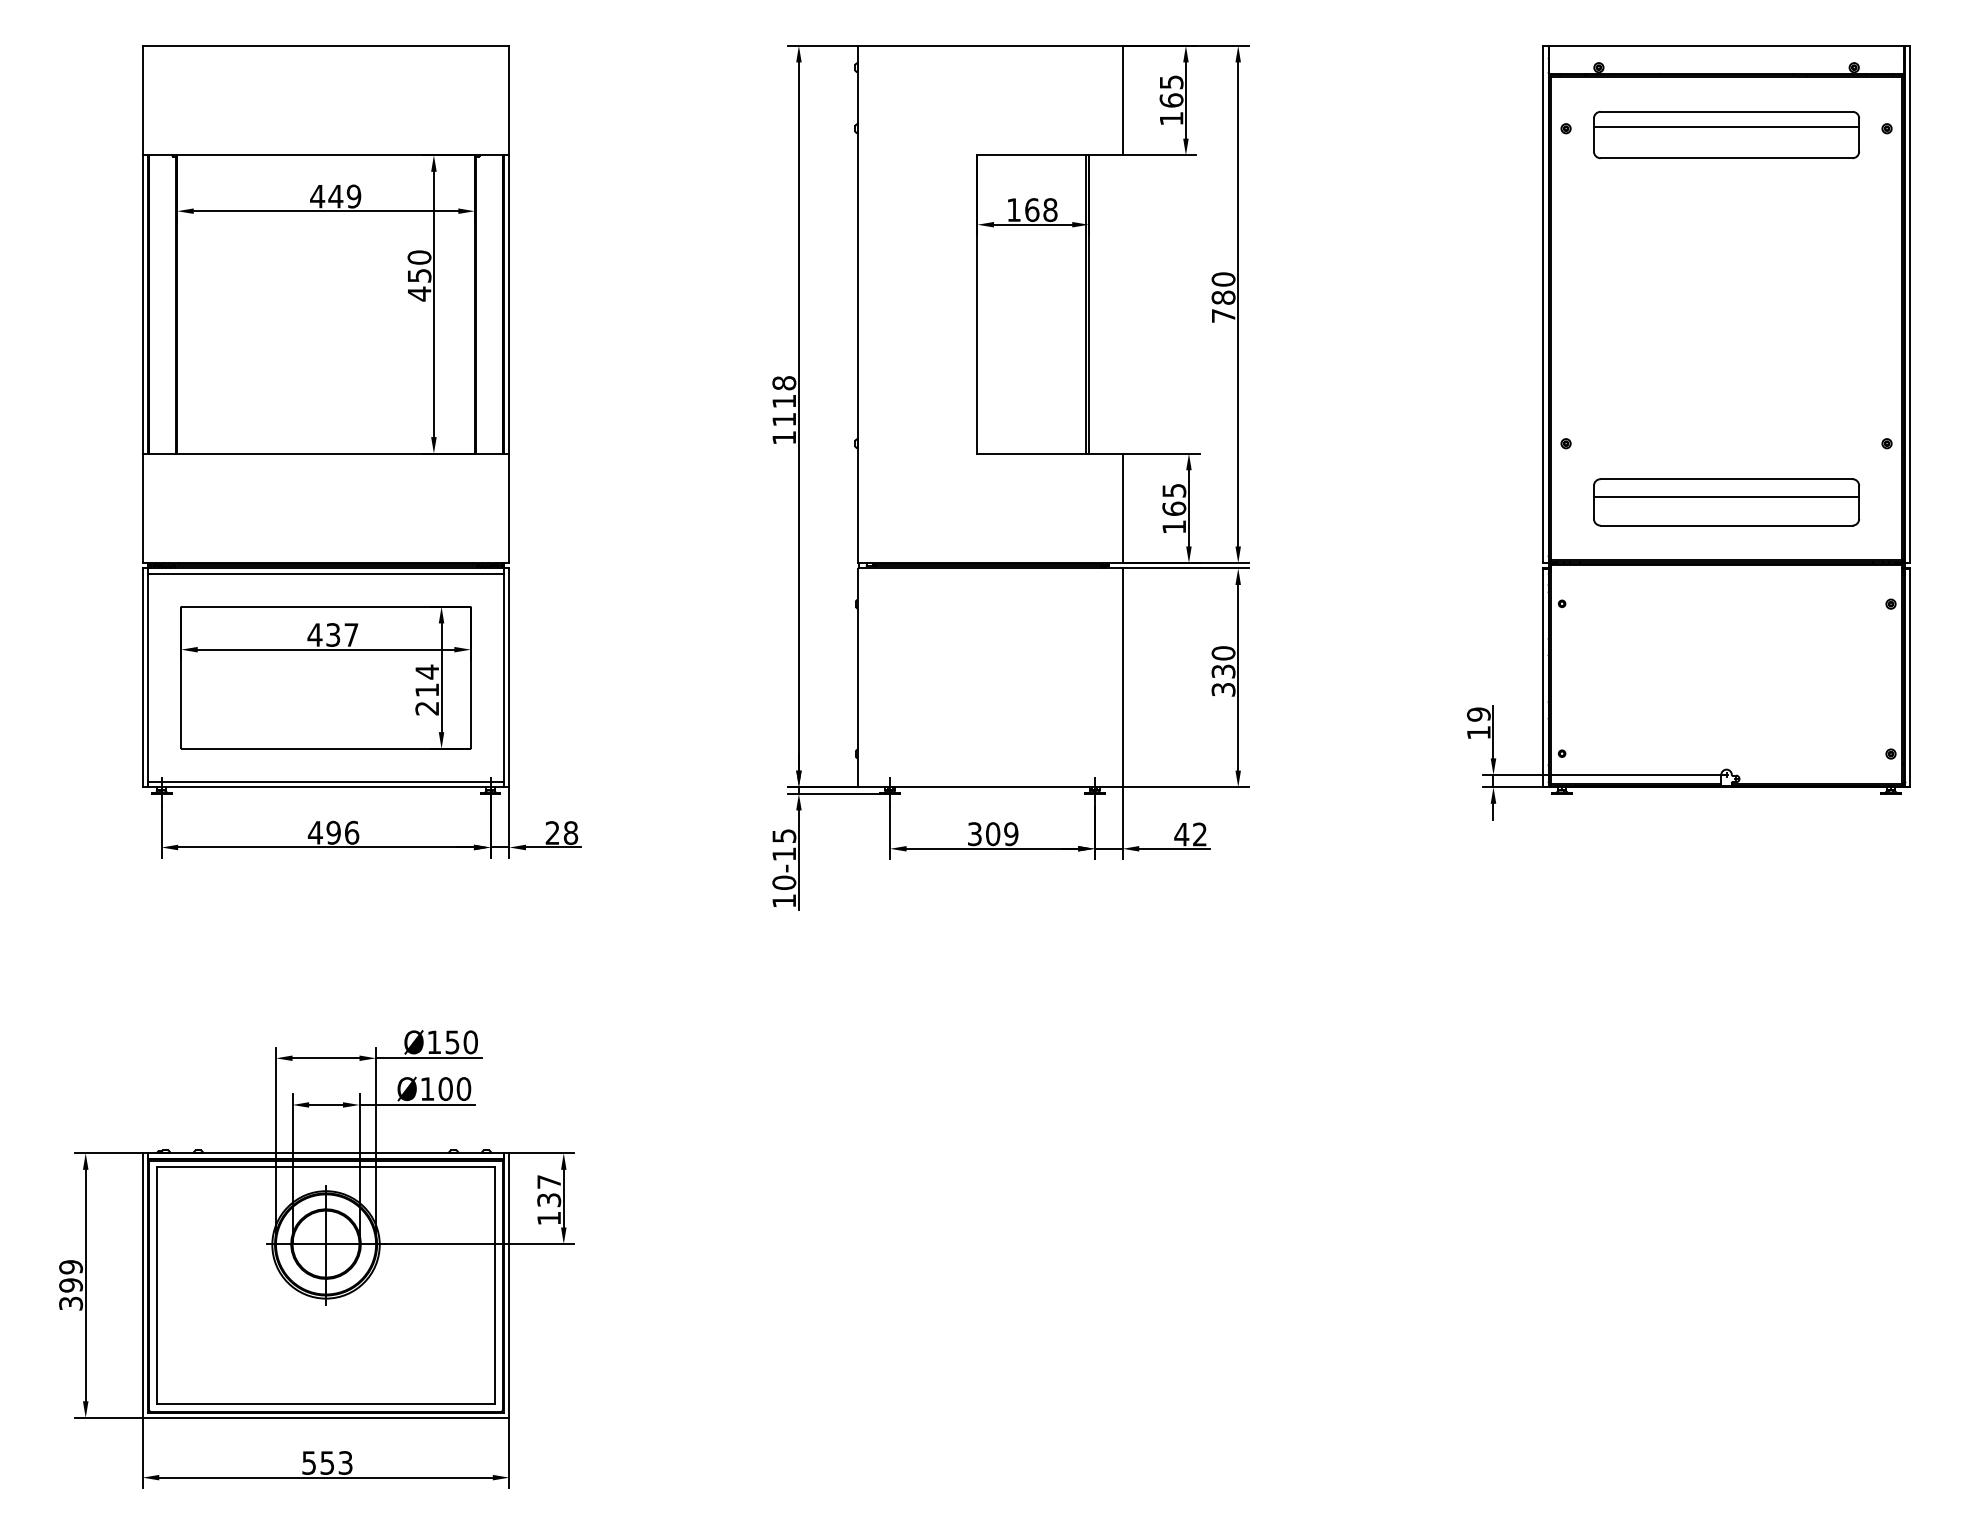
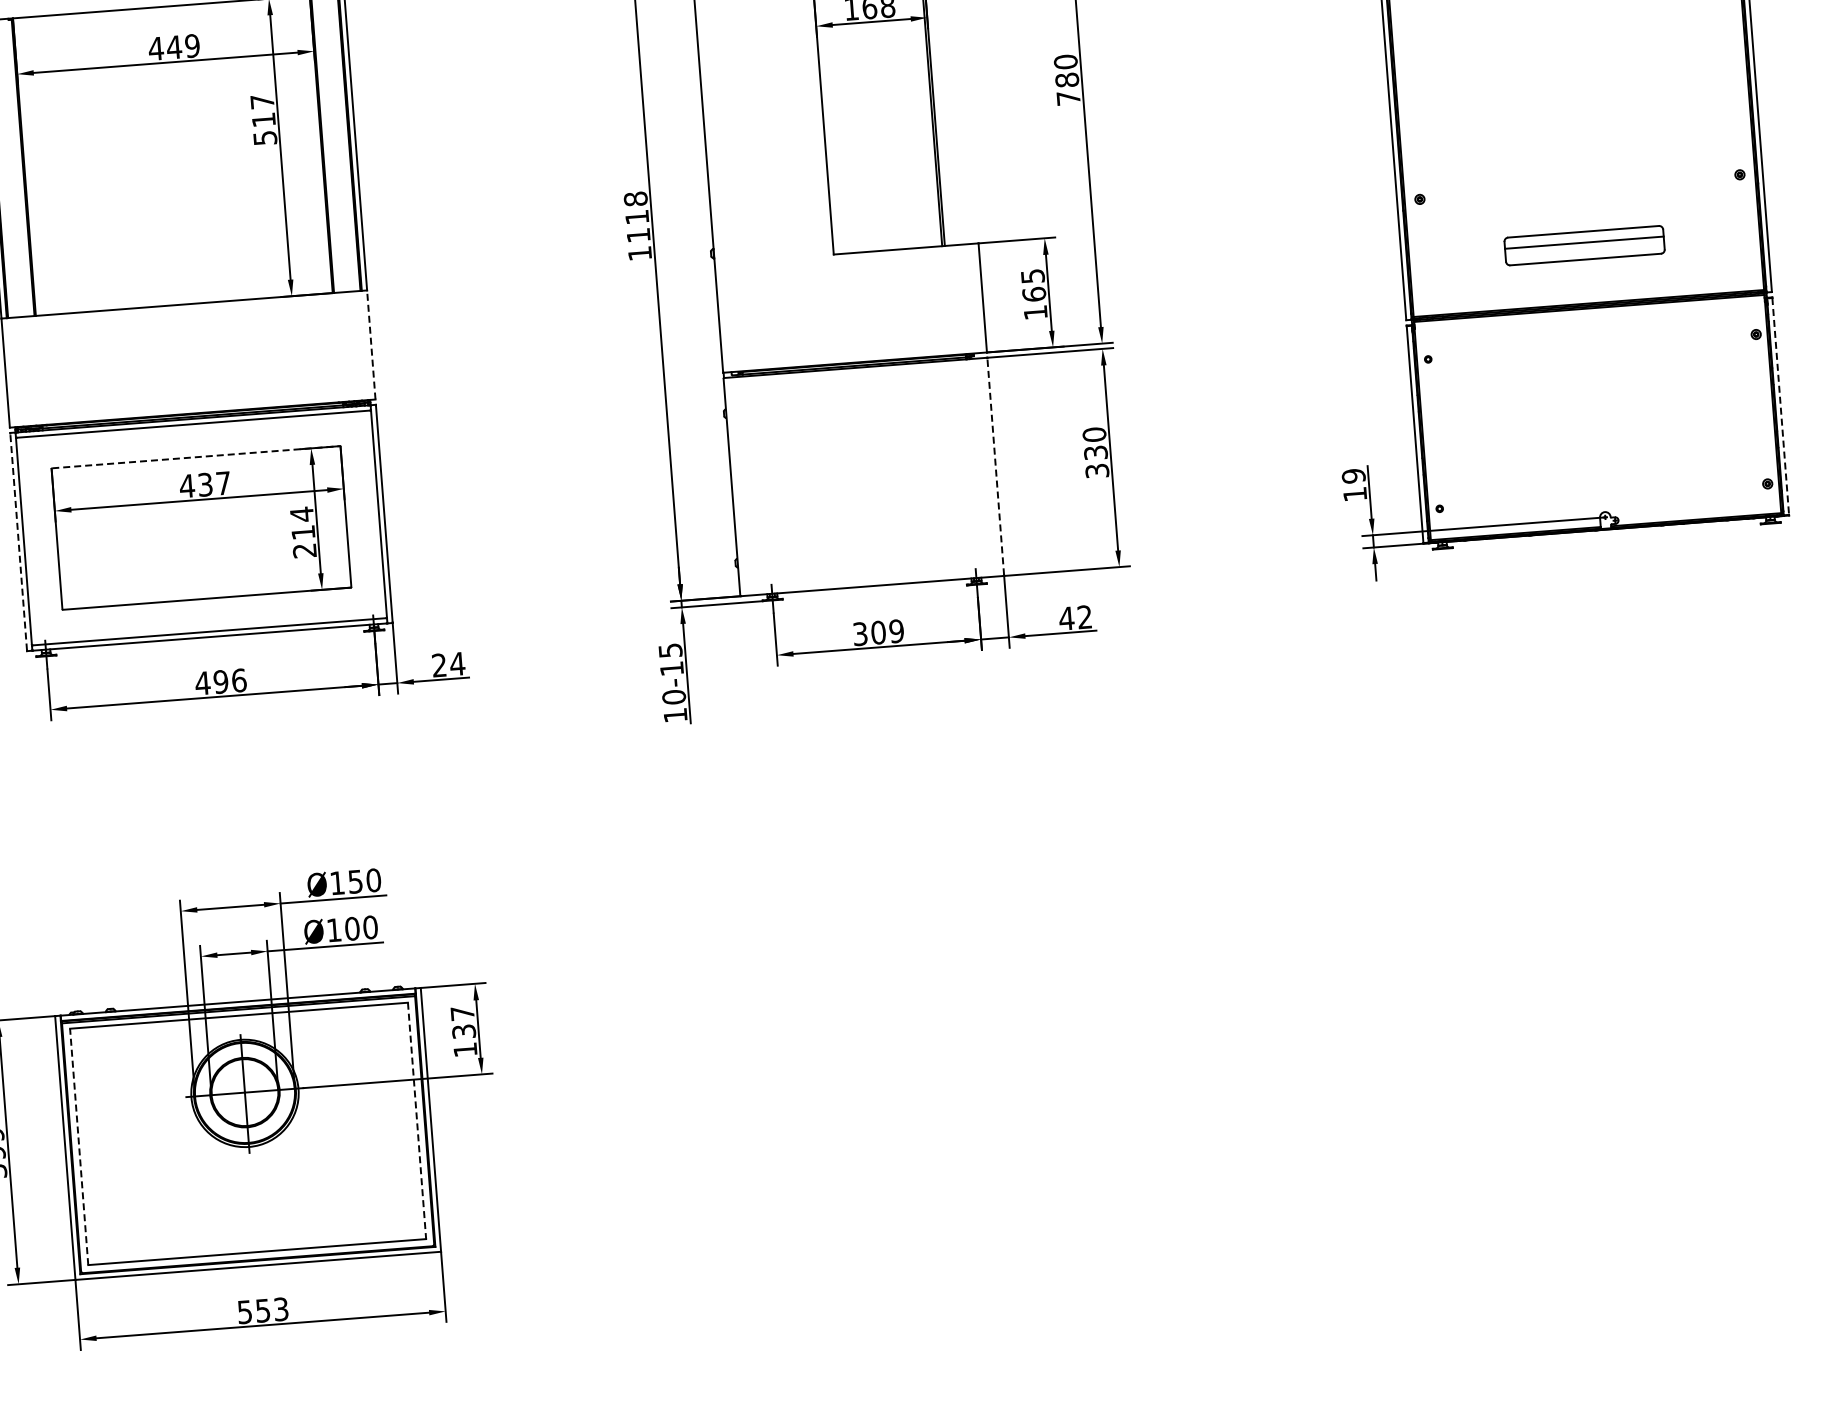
text: (419, 275) -> (263, 119), 450 -> 517
part: (1726, 502) -> (1584, 245), size x0.6
line: (509, 508) -> (371, 345), solid -> dashed
line: (326, 606) -> (196, 456), solid -> dashed
line: (142, 677) -> (18, 541), solid -> dashed
line: (1122, 677) -> (995, 466), solid -> dashed
line: (1909, 677) -> (1780, 406), solid -> dashed
text: (570, 833) -> (457, 664), 28 -> 24
line: (156, 1285) -> (79, 1146), solid -> dashed
line: (495, 1285) -> (417, 1120), solid -> dashed

